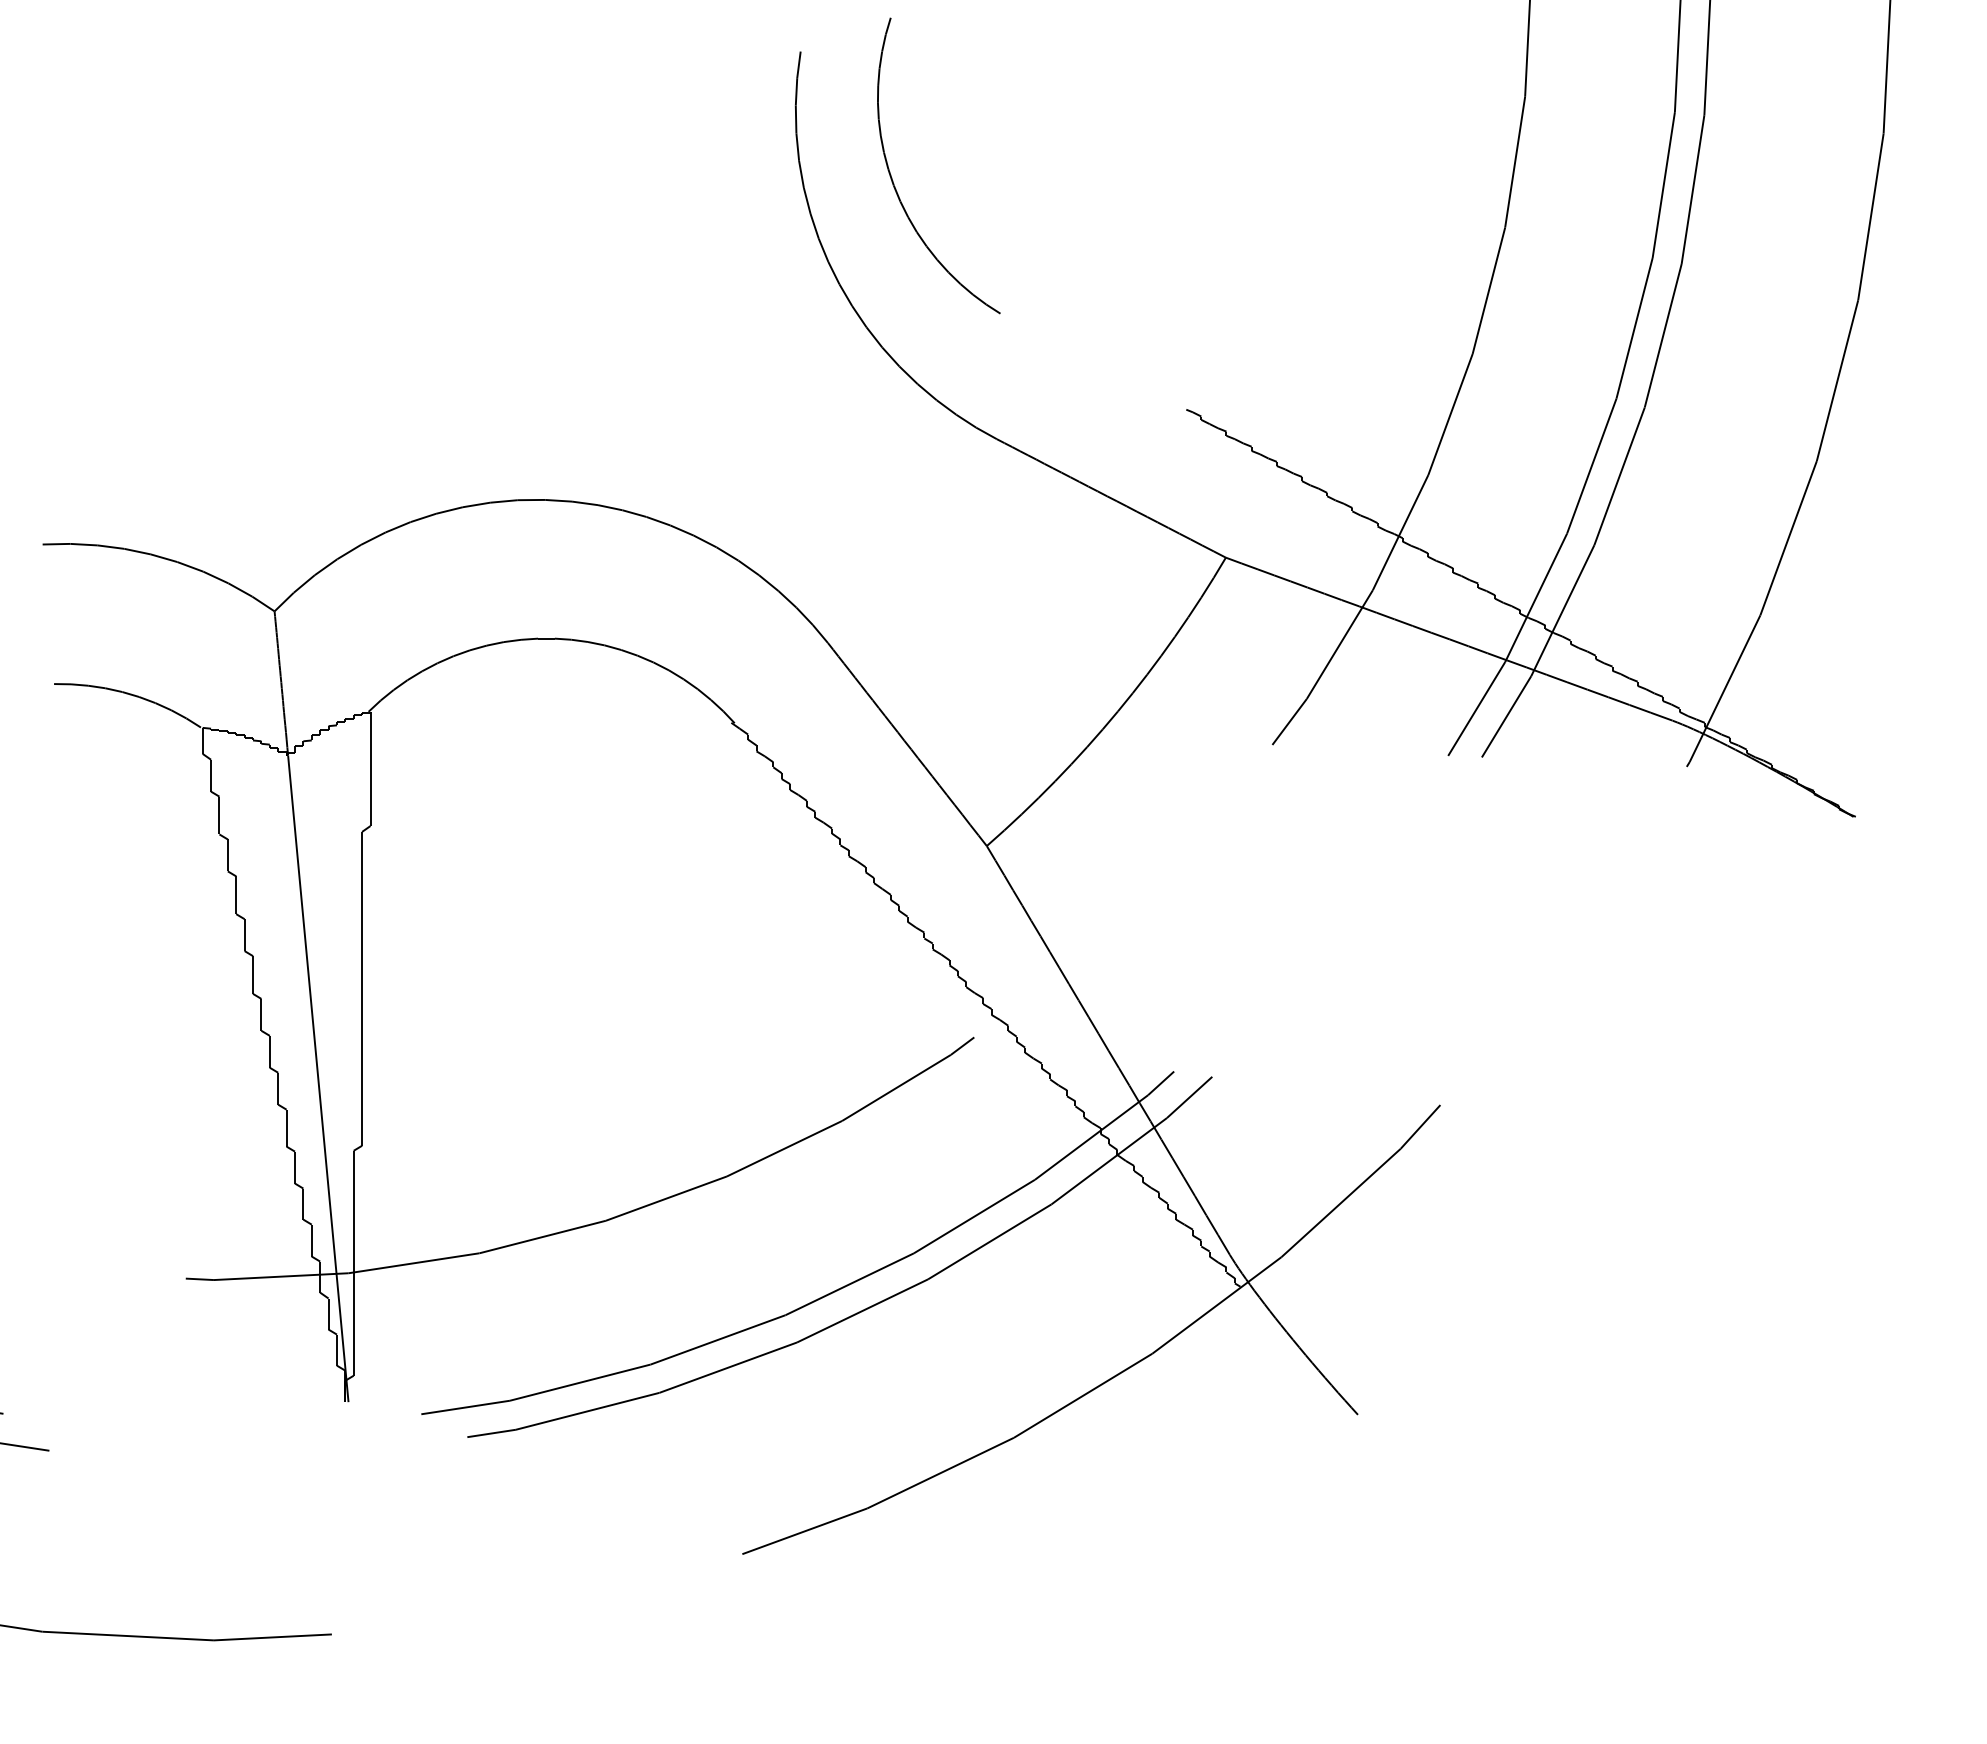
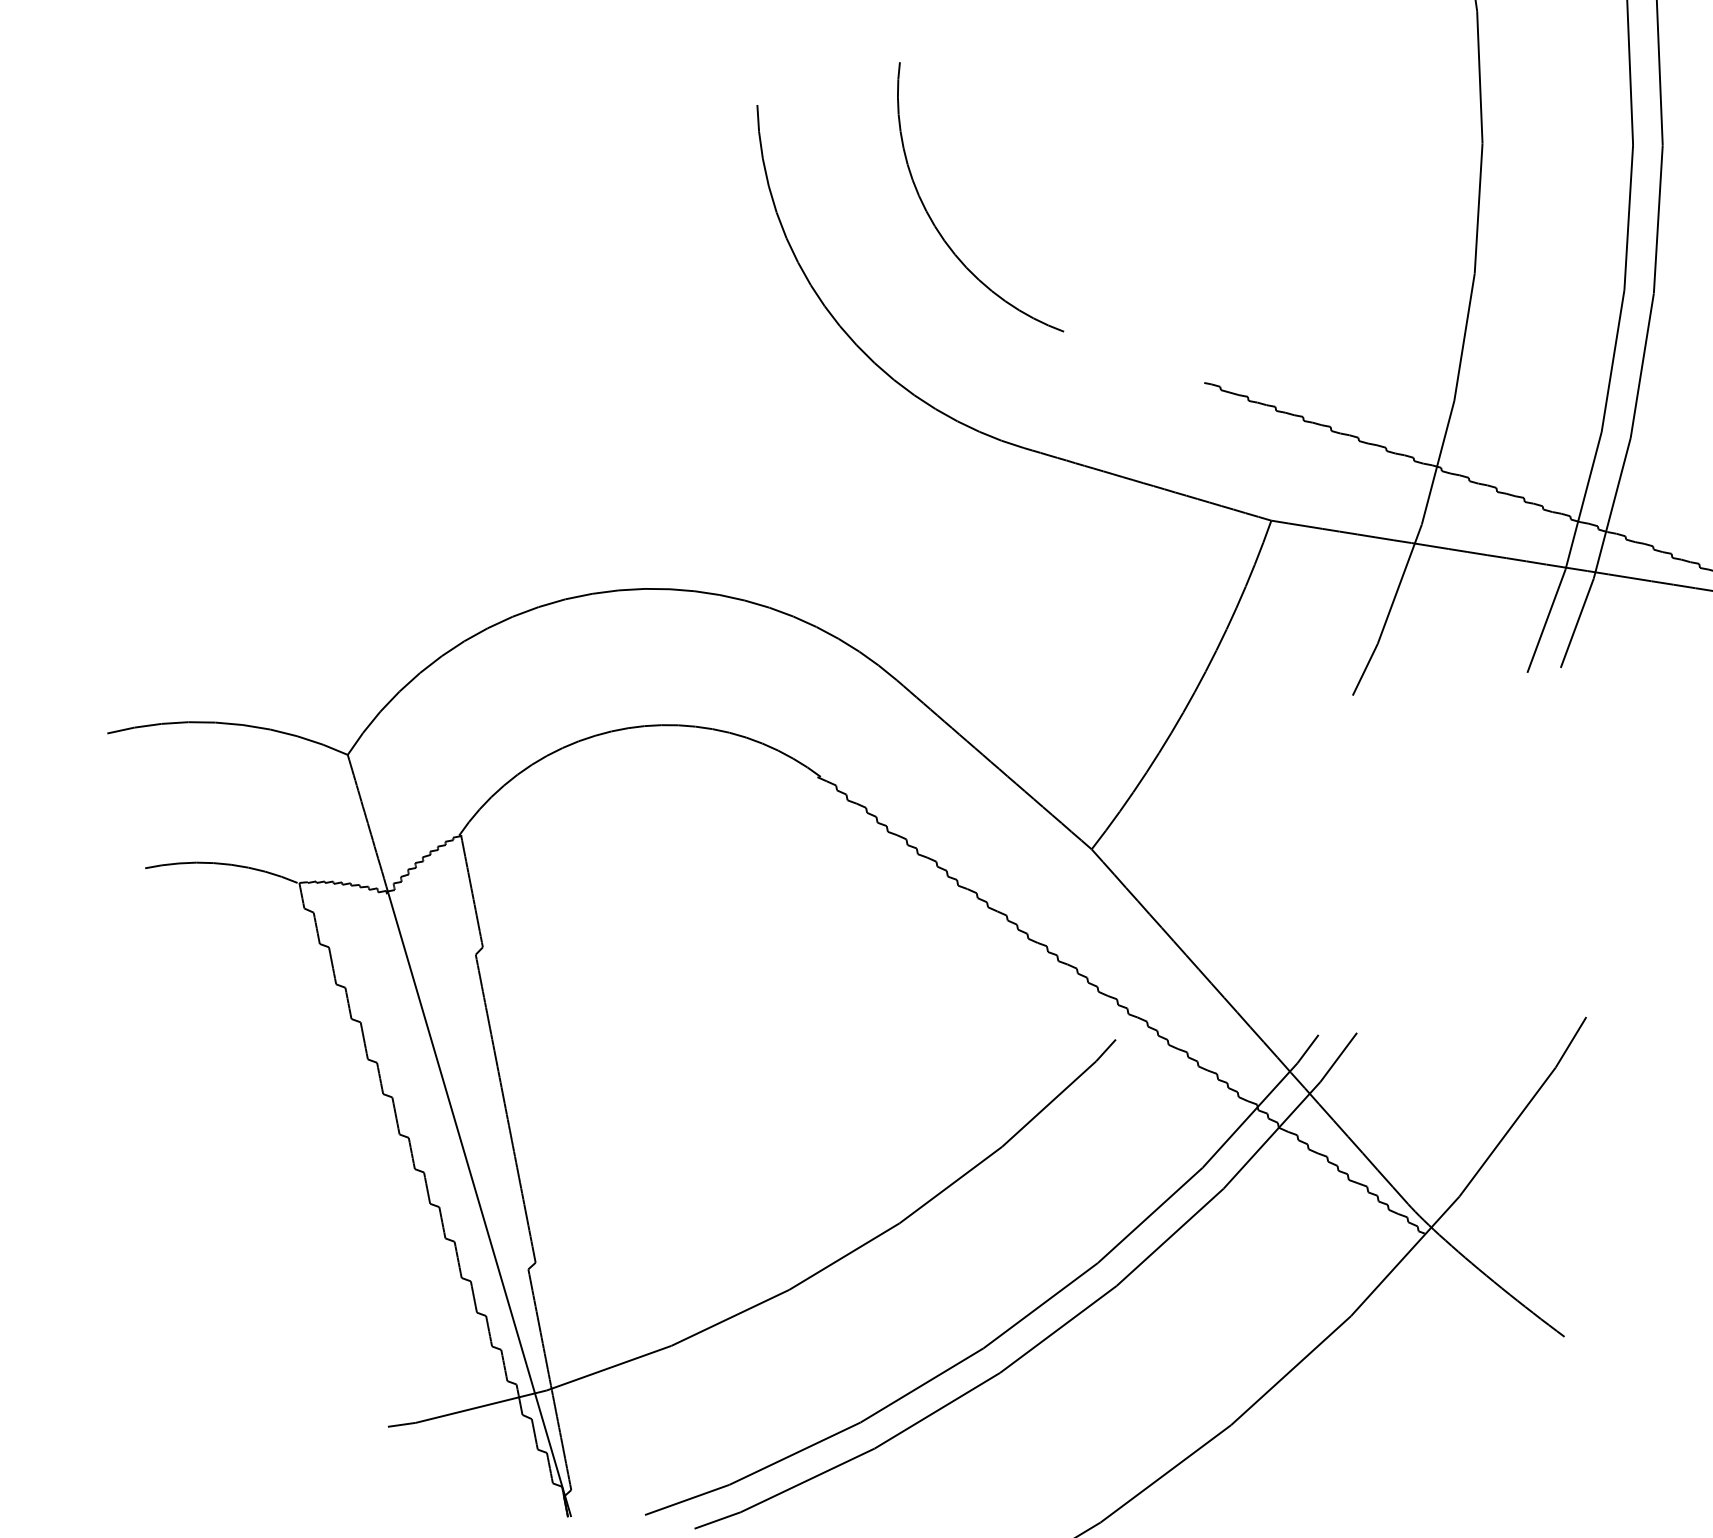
curve: (893, 180) -> (933, 221), moved

